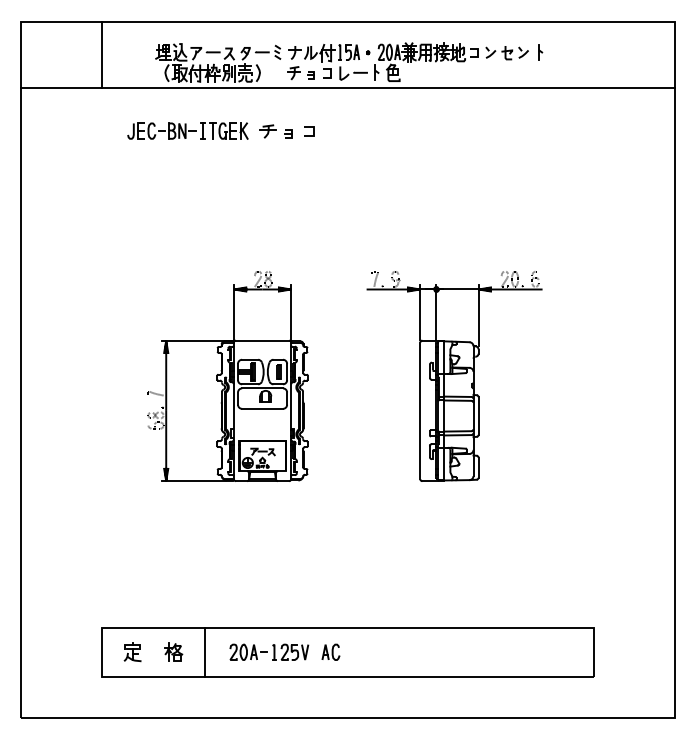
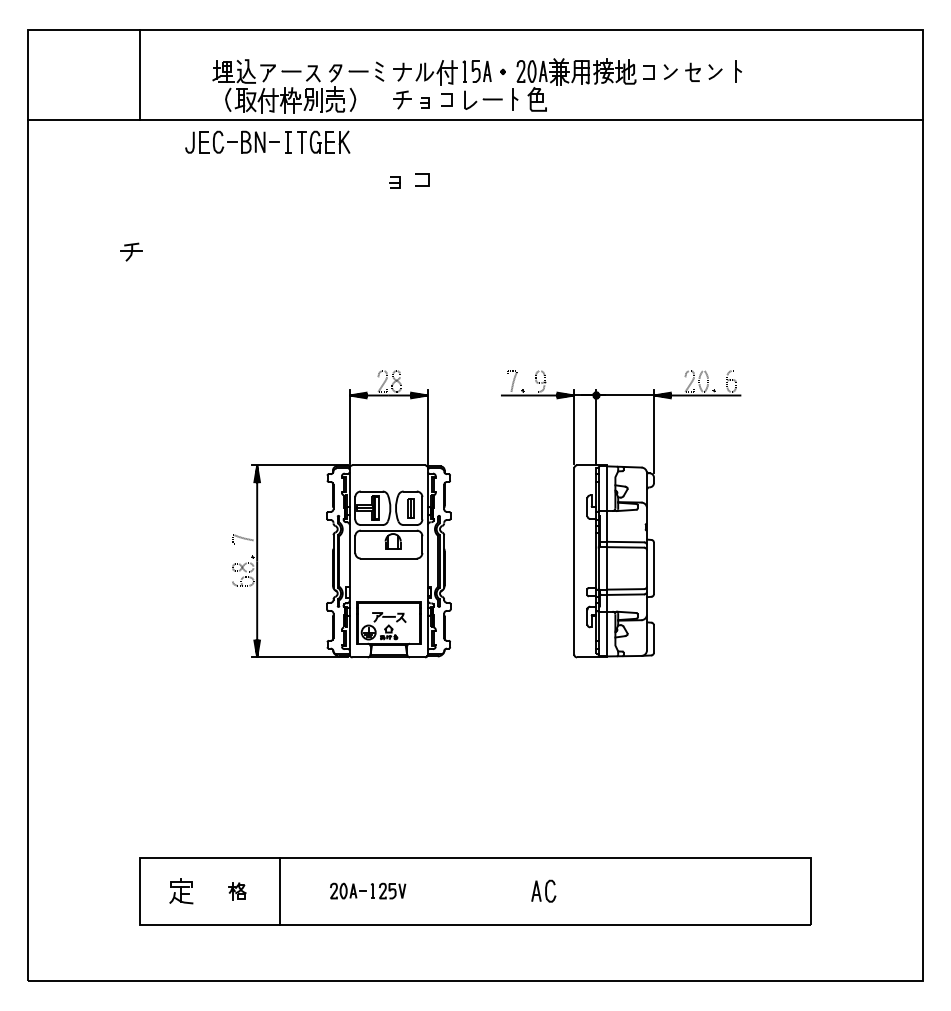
part: (187, 130) -> (267, 141), moved
part: (267, 131) -> (130, 252), moved
part: (227, 376) -> (340, 514), moved
part: (173, 651) -> (237, 890), size x0.7
part: (269, 651) -> (368, 890), size x0.7
part: (330, 651) -> (543, 890), moved

